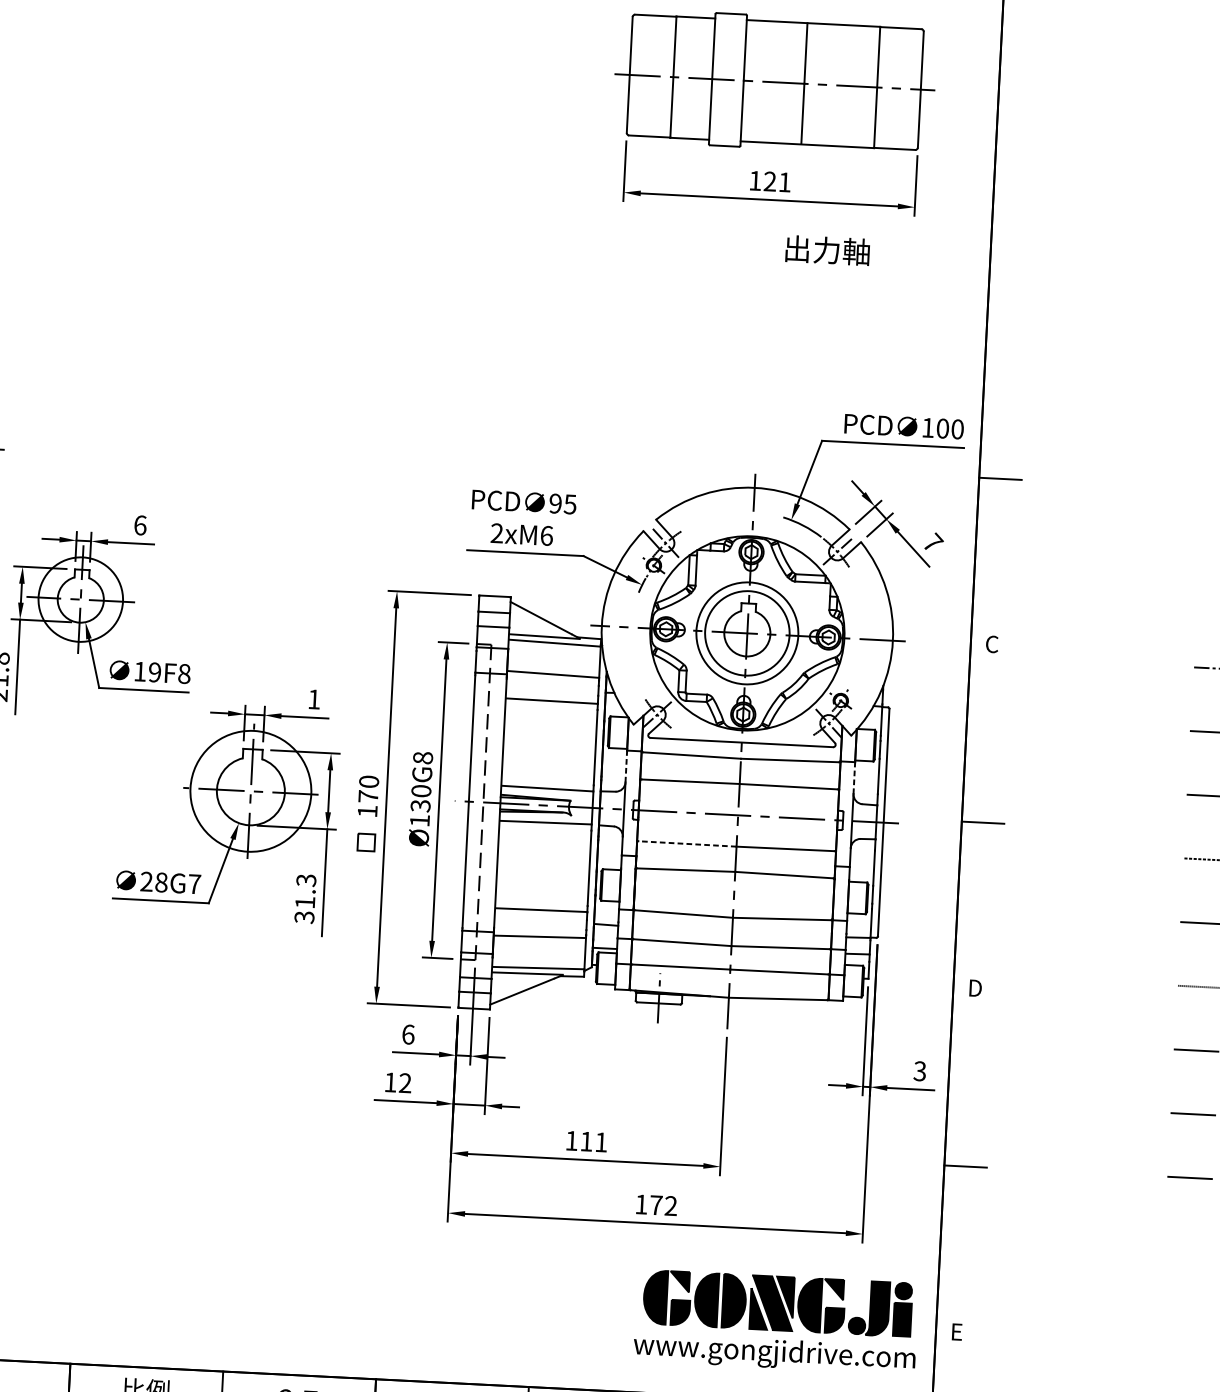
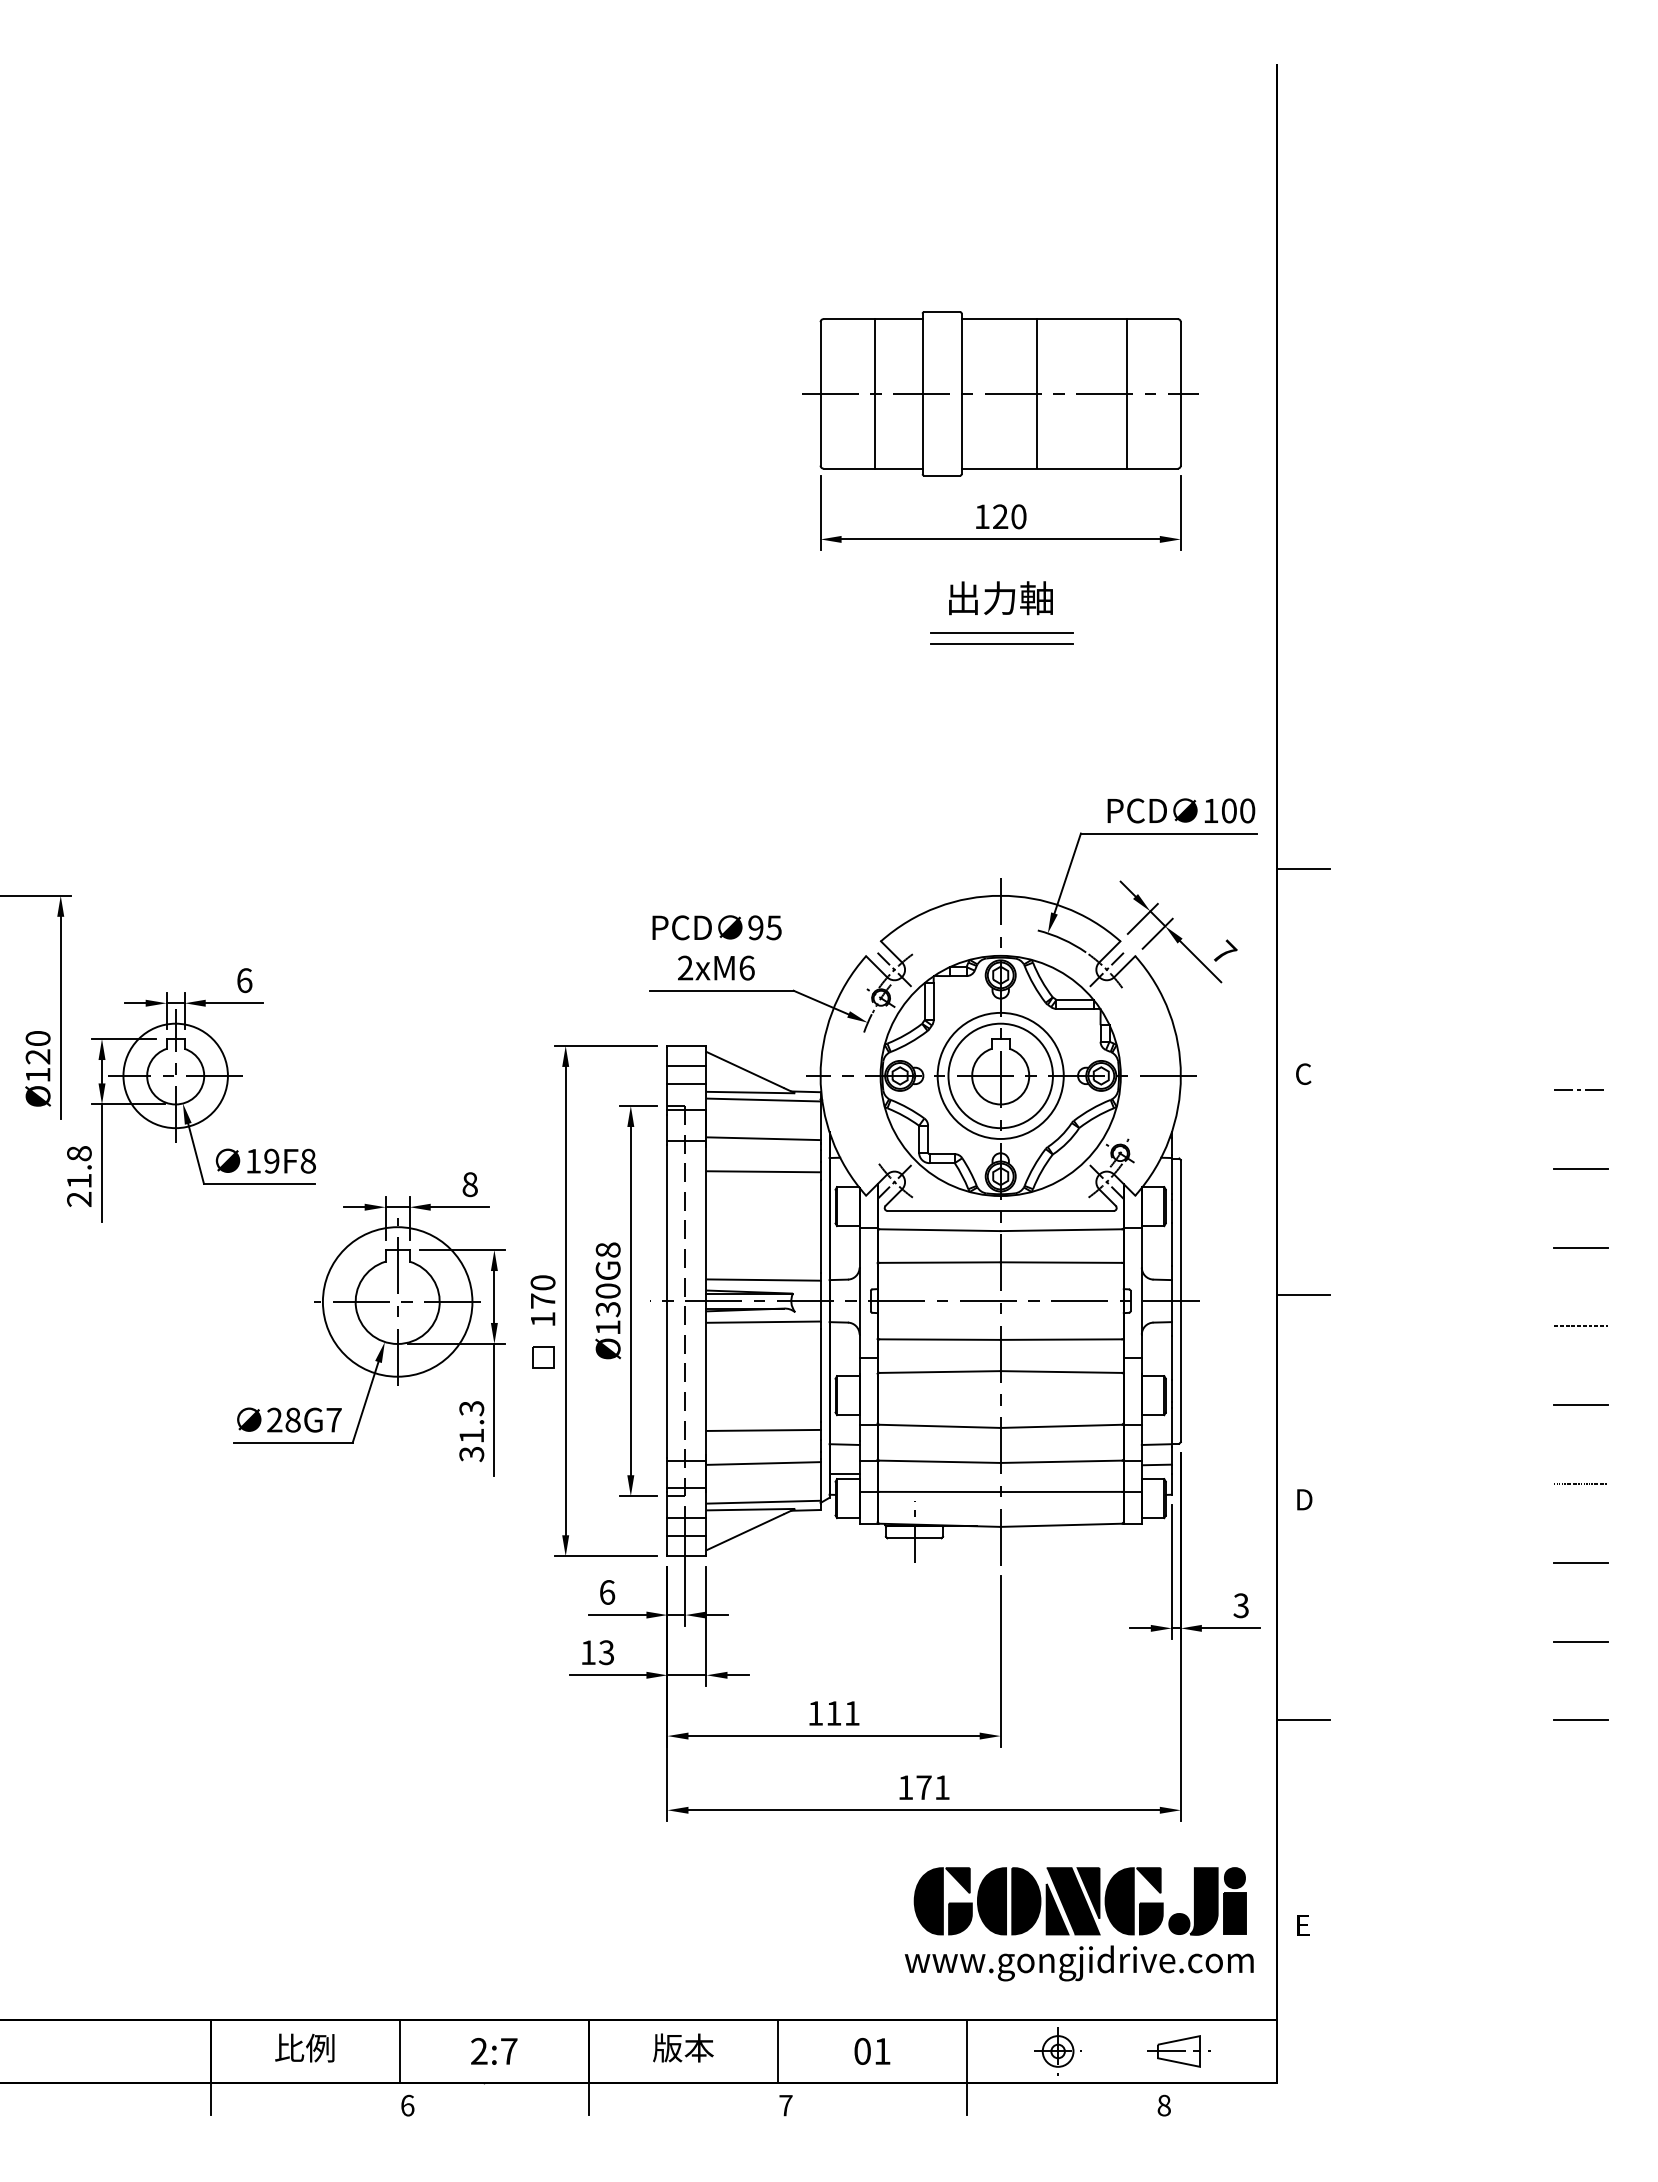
text: (784, 182) -> (1018, 516), 121 -> 120
text: (827, 250) -> (1000, 598), moved
line: (766, 275) -> (1002, 633), added
line: (765, 284) -> (1001, 643), added
text: (313, 699) -> (469, 1184), 1 -> 8
line: (626, 766) -> (859, 1247), dashed -> solid
line: (854, 777) -> (1141, 1247), dashed -> solid
line: (687, 843) -> (939, 1339), dashed -> solid
text: (405, 1083) -> (606, 1652), 12 -> 13
text: (670, 1205) -> (941, 1787), 172 -> 171

